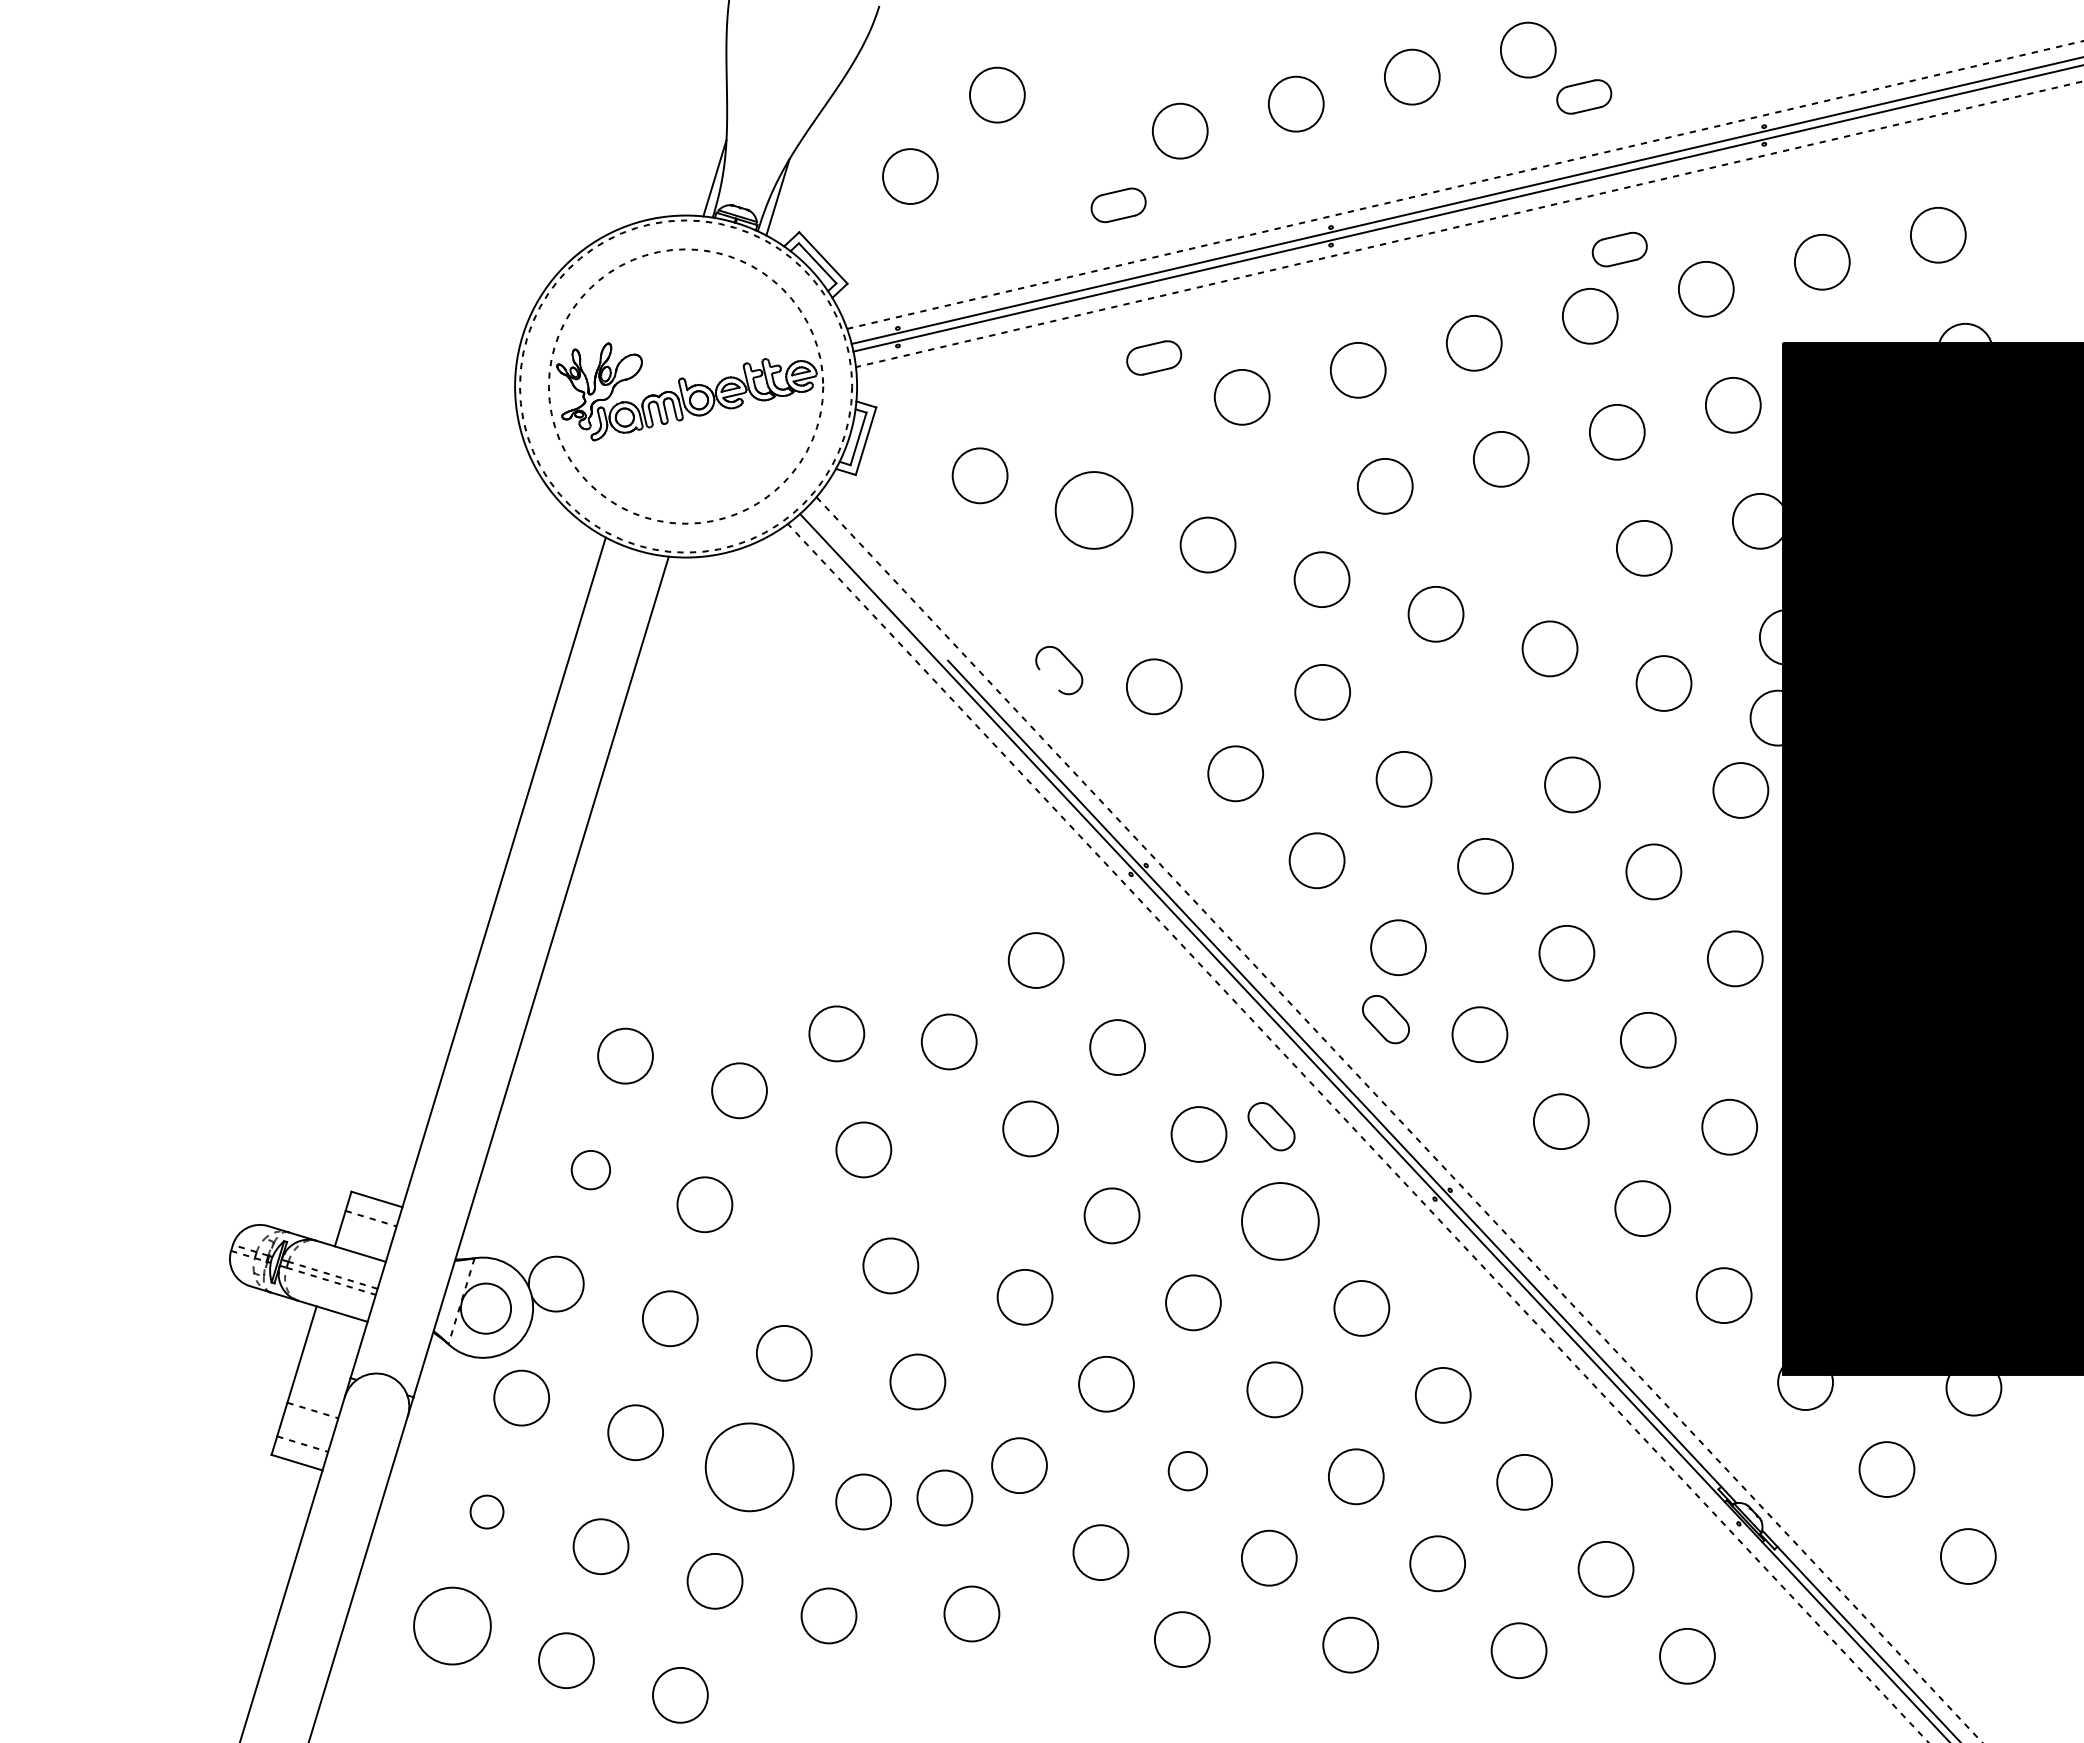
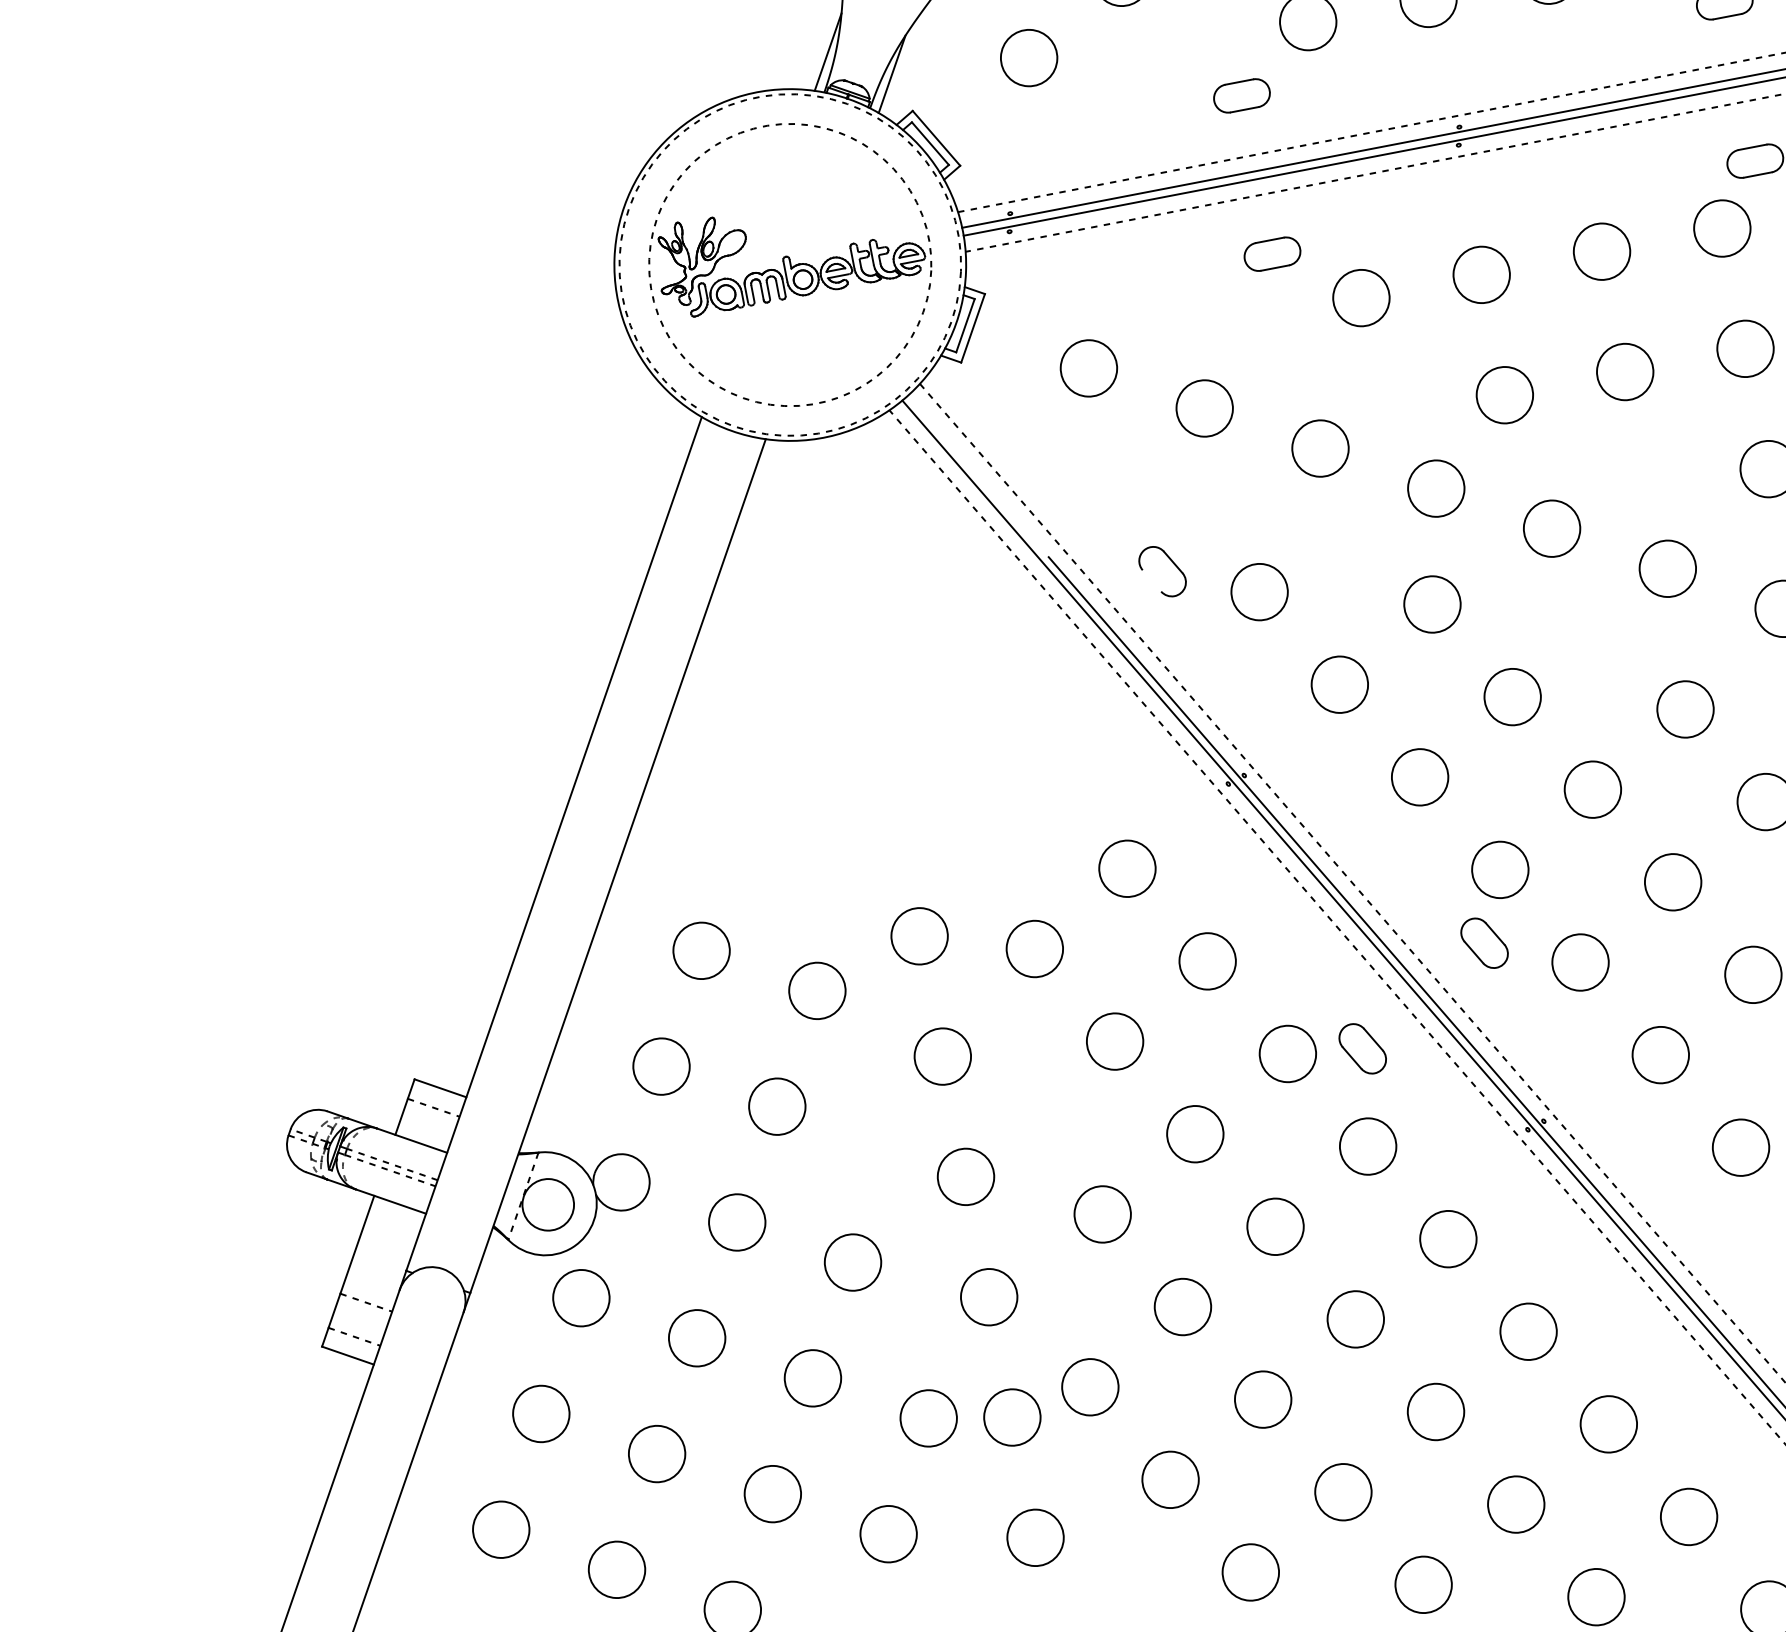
circle: (1093, 510) -> (1204, 408), size x0.71
circle: (590, 1169) -> (661, 1065), size x1.43
circle: (1280, 1221) -> (1368, 1146), size x0.71
circle: (749, 1466) -> (812, 1377), size x0.62
circle: (1187, 1470) -> (1262, 1398), size x1.43
circle: (486, 1511) -> (540, 1413), size x1.67
circle: (452, 1625) -> (501, 1529), size x0.71

